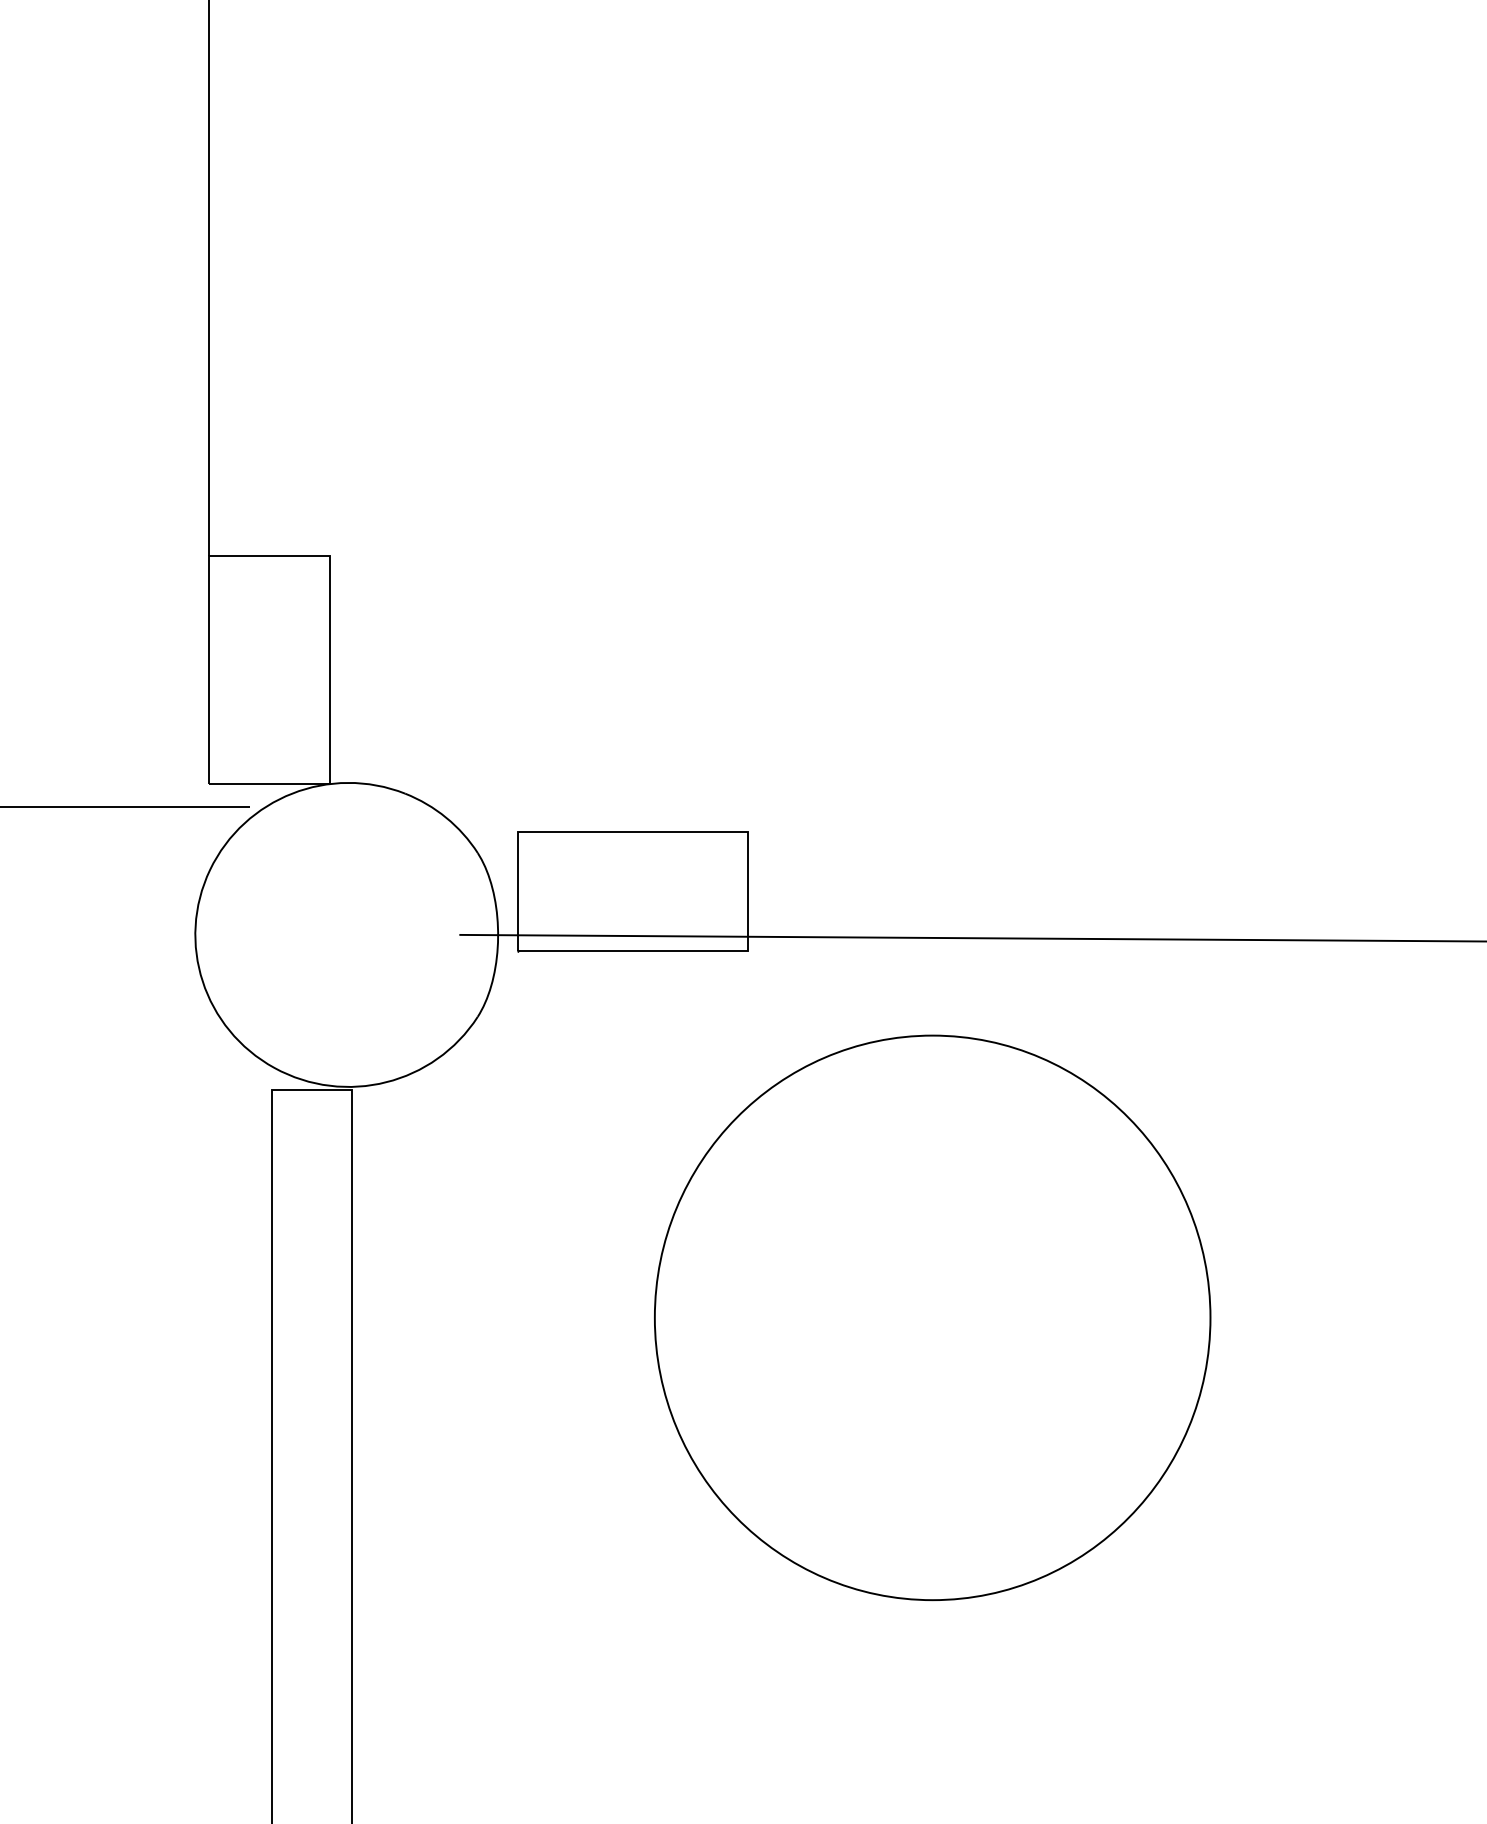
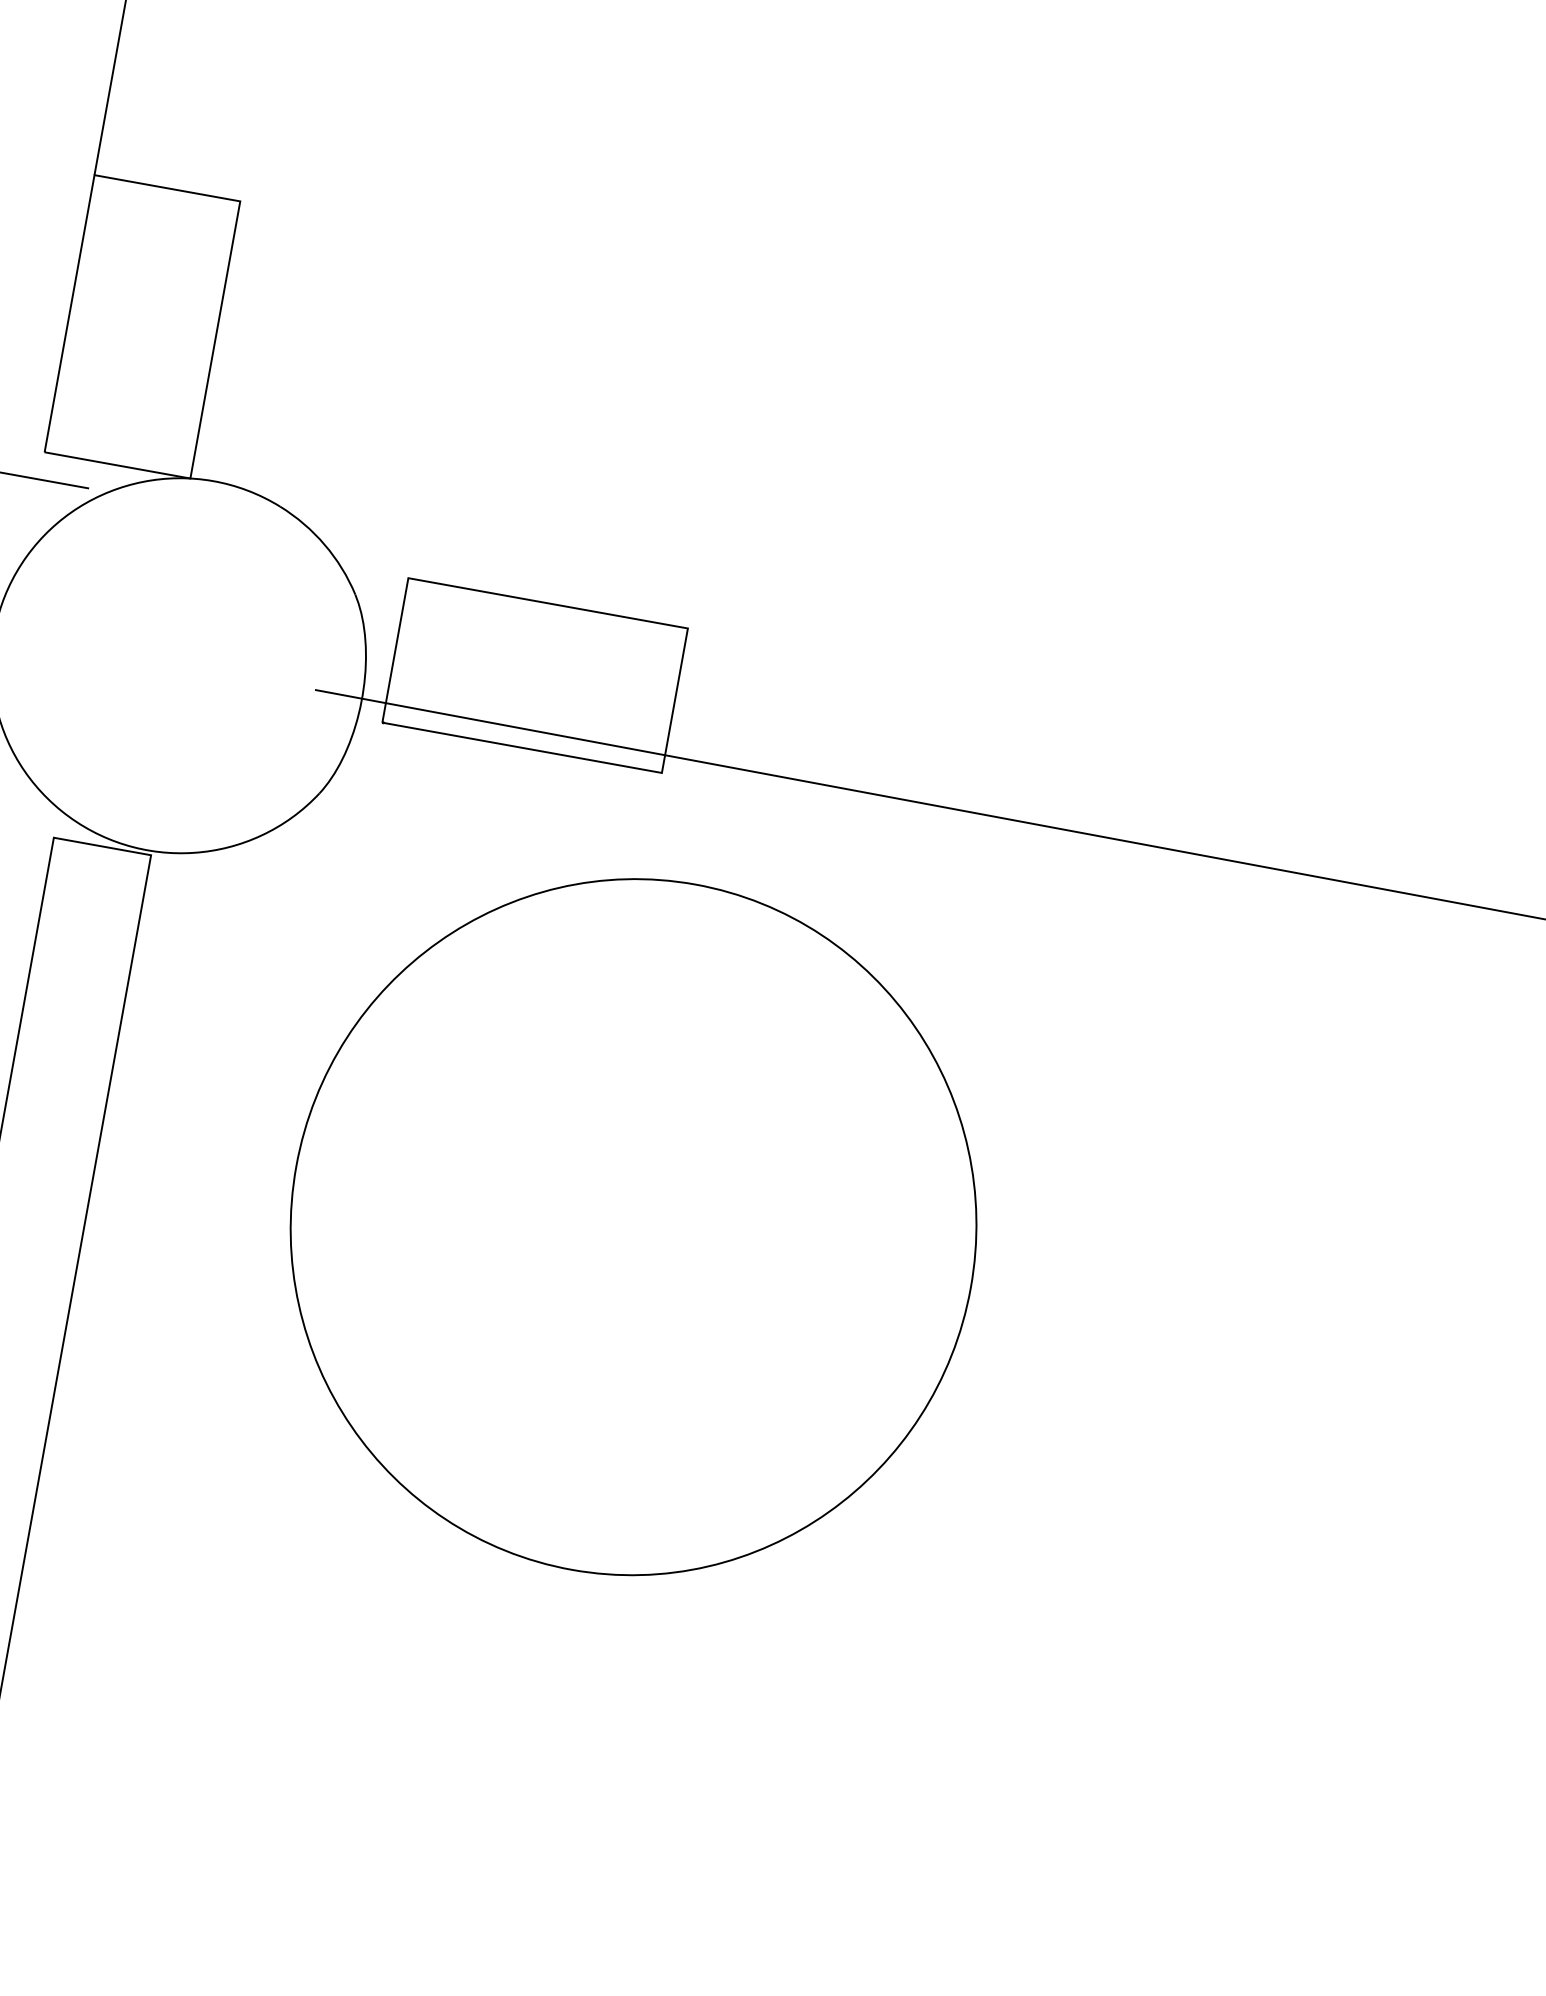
part: (932, 1317) -> (633, 1226), moved

